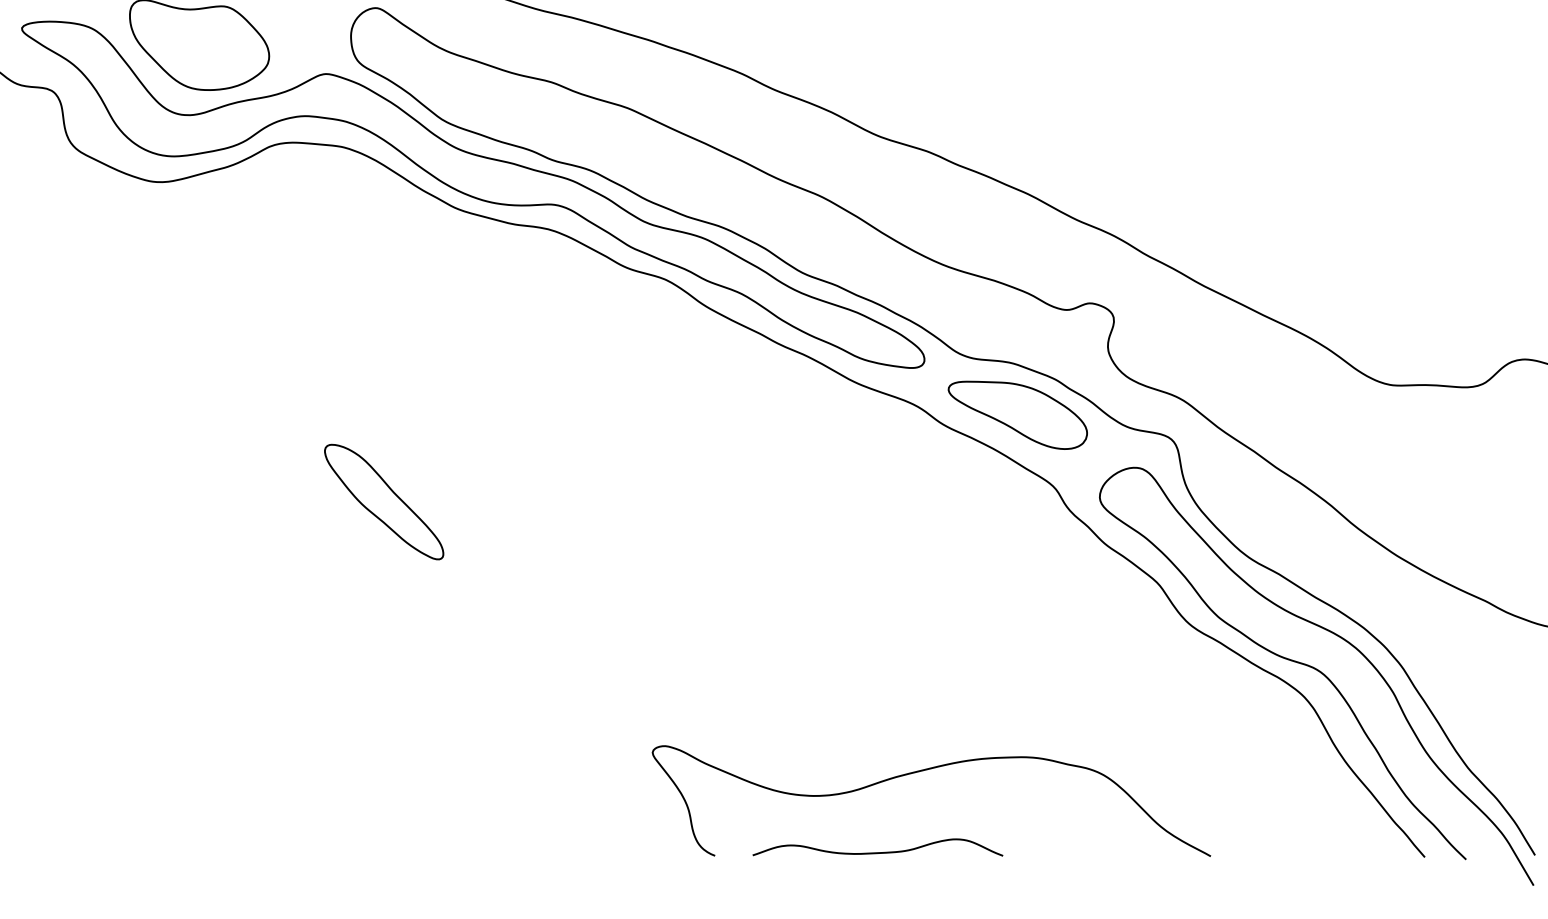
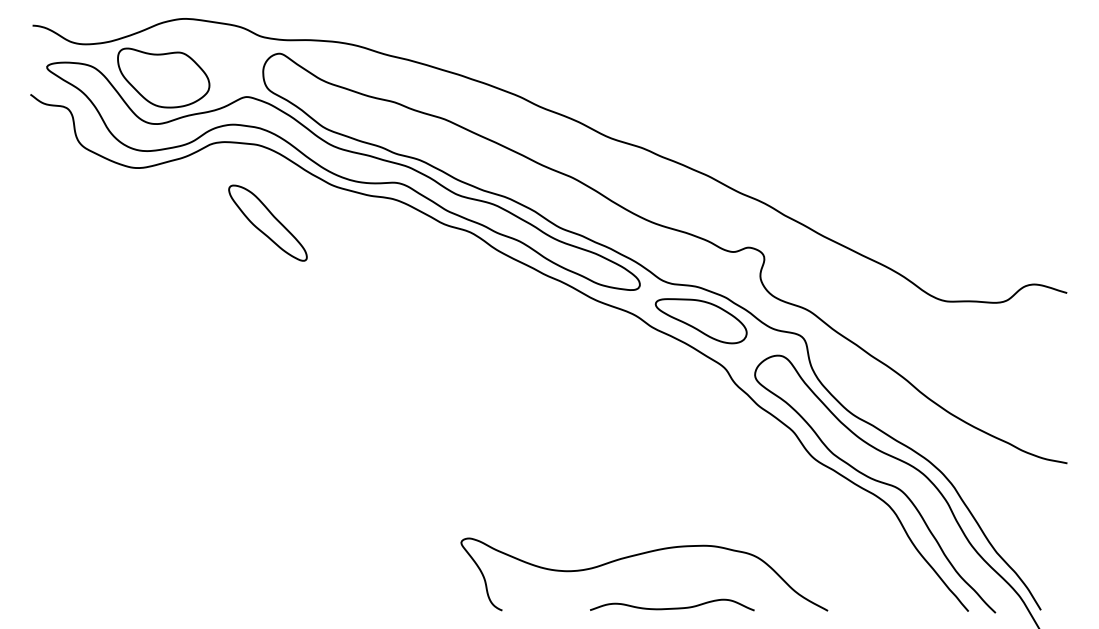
part: (383, 501) -> (267, 222), moved
curve: (878, 851) -> (672, 607), moved

